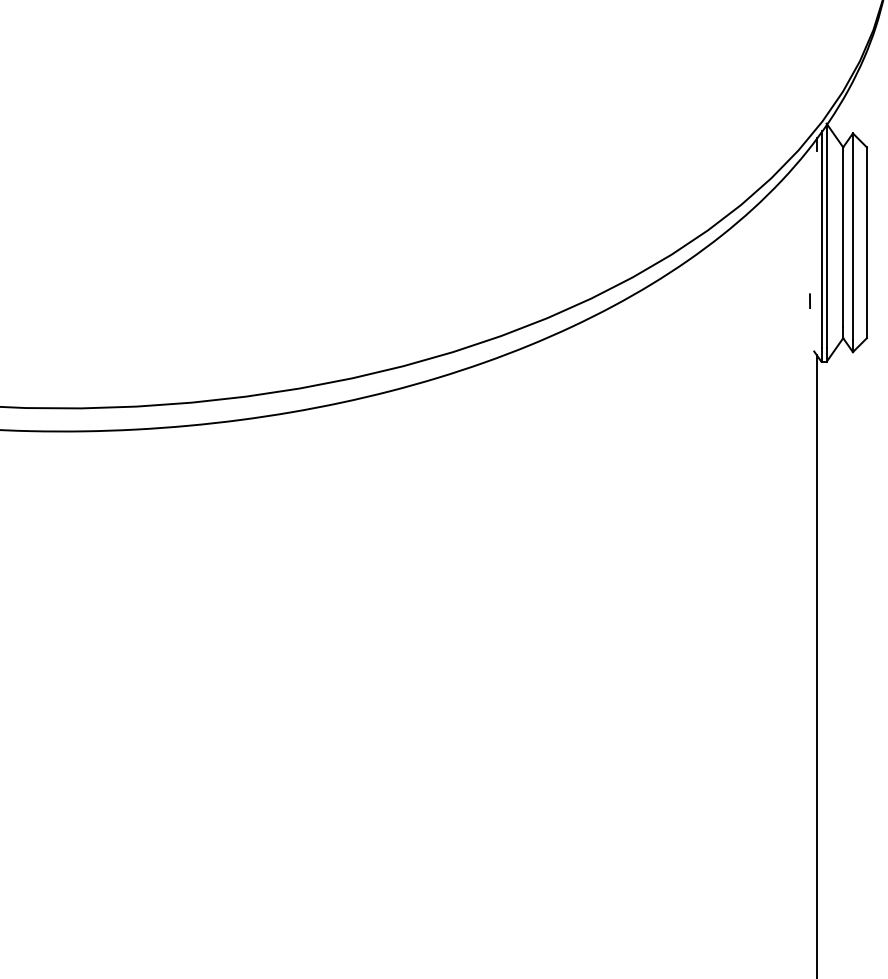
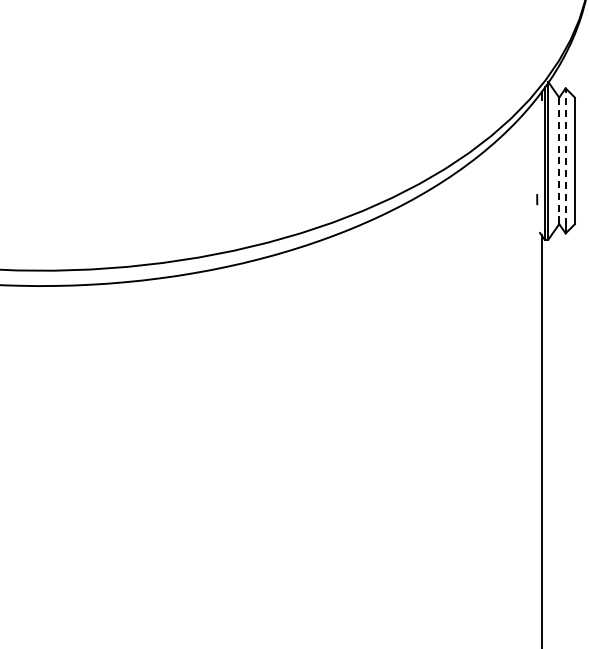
line: (852, 236) -> (565, 156), solid -> dashed
line: (843, 237) -> (559, 157), solid -> dashed

